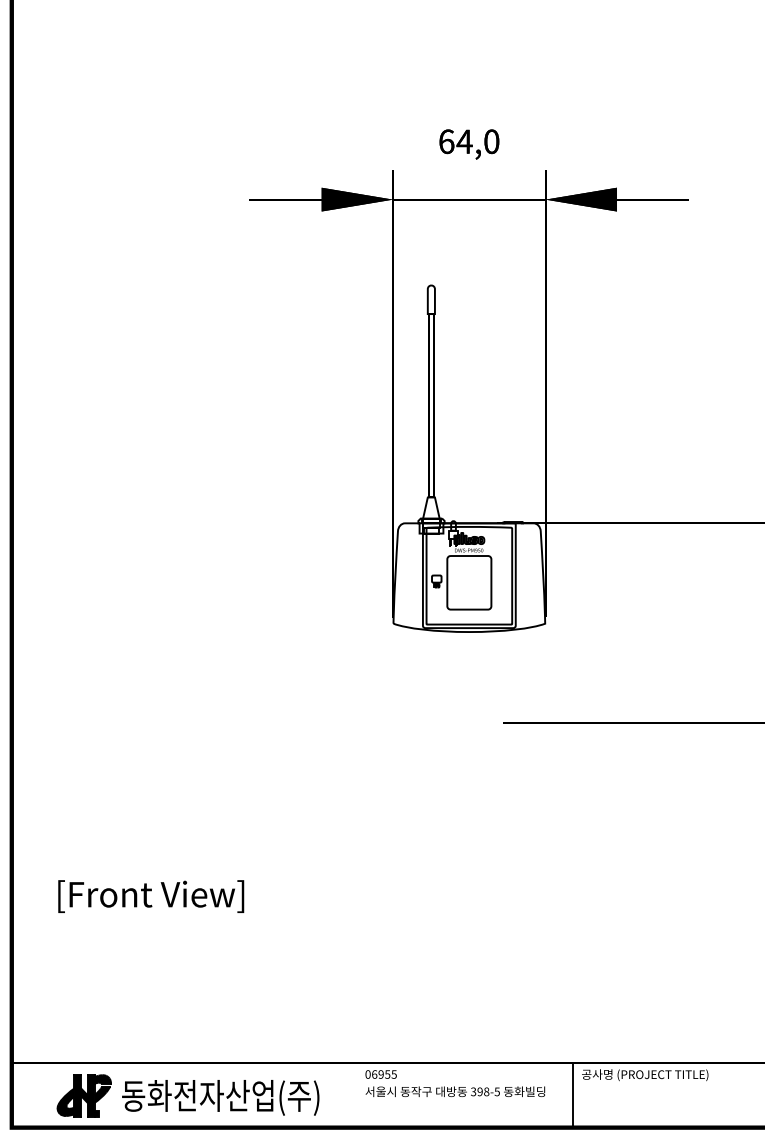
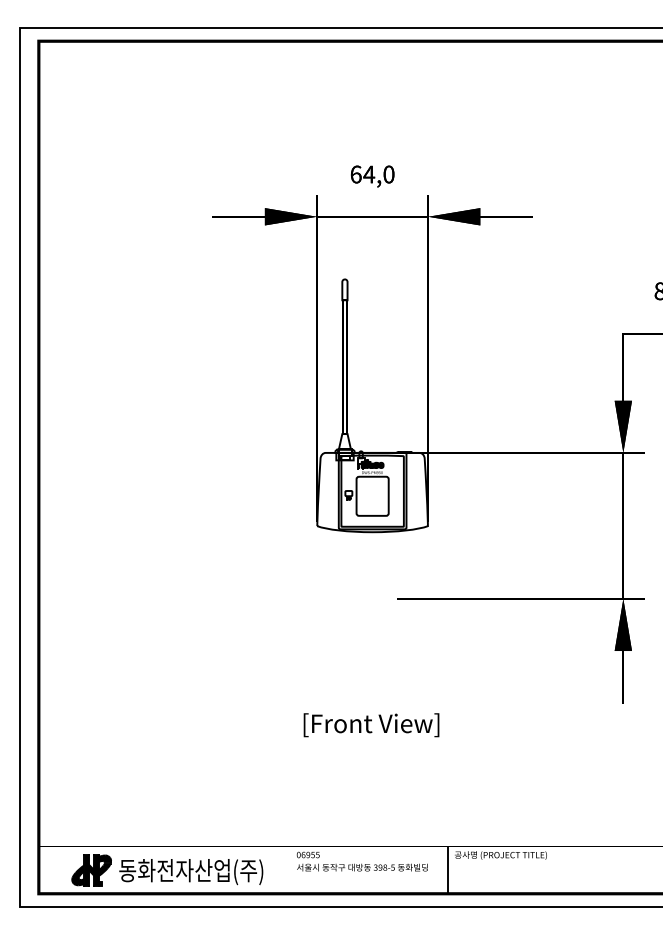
text: (151, 896) -> (371, 725), moved

